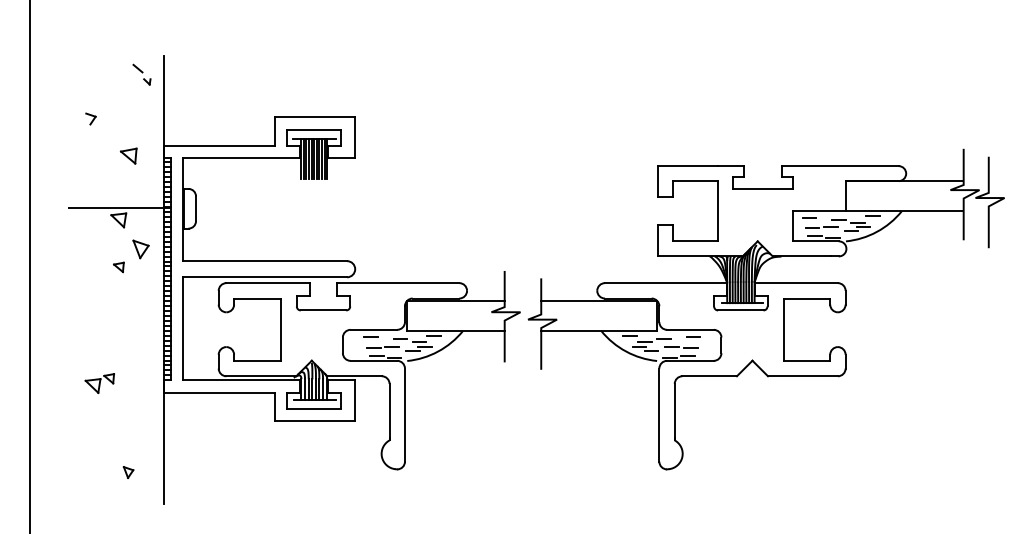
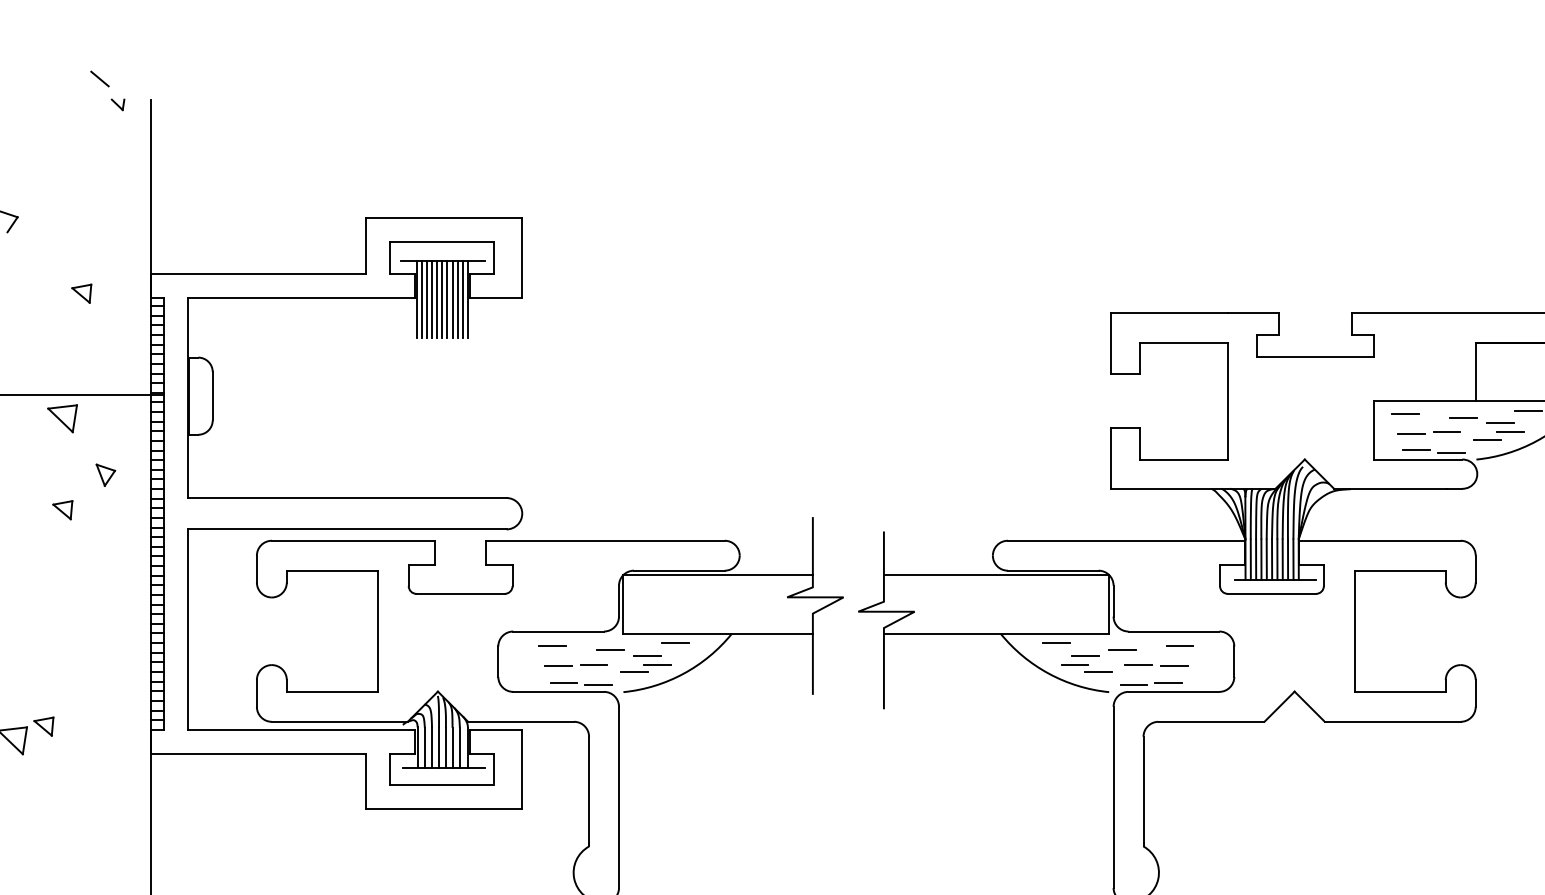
part: (141, 74) -> (106, 90), moved
part: (128, 155) -> (81, 292), size x0.62
part: (140, 249) -> (104, 475), size x0.62

